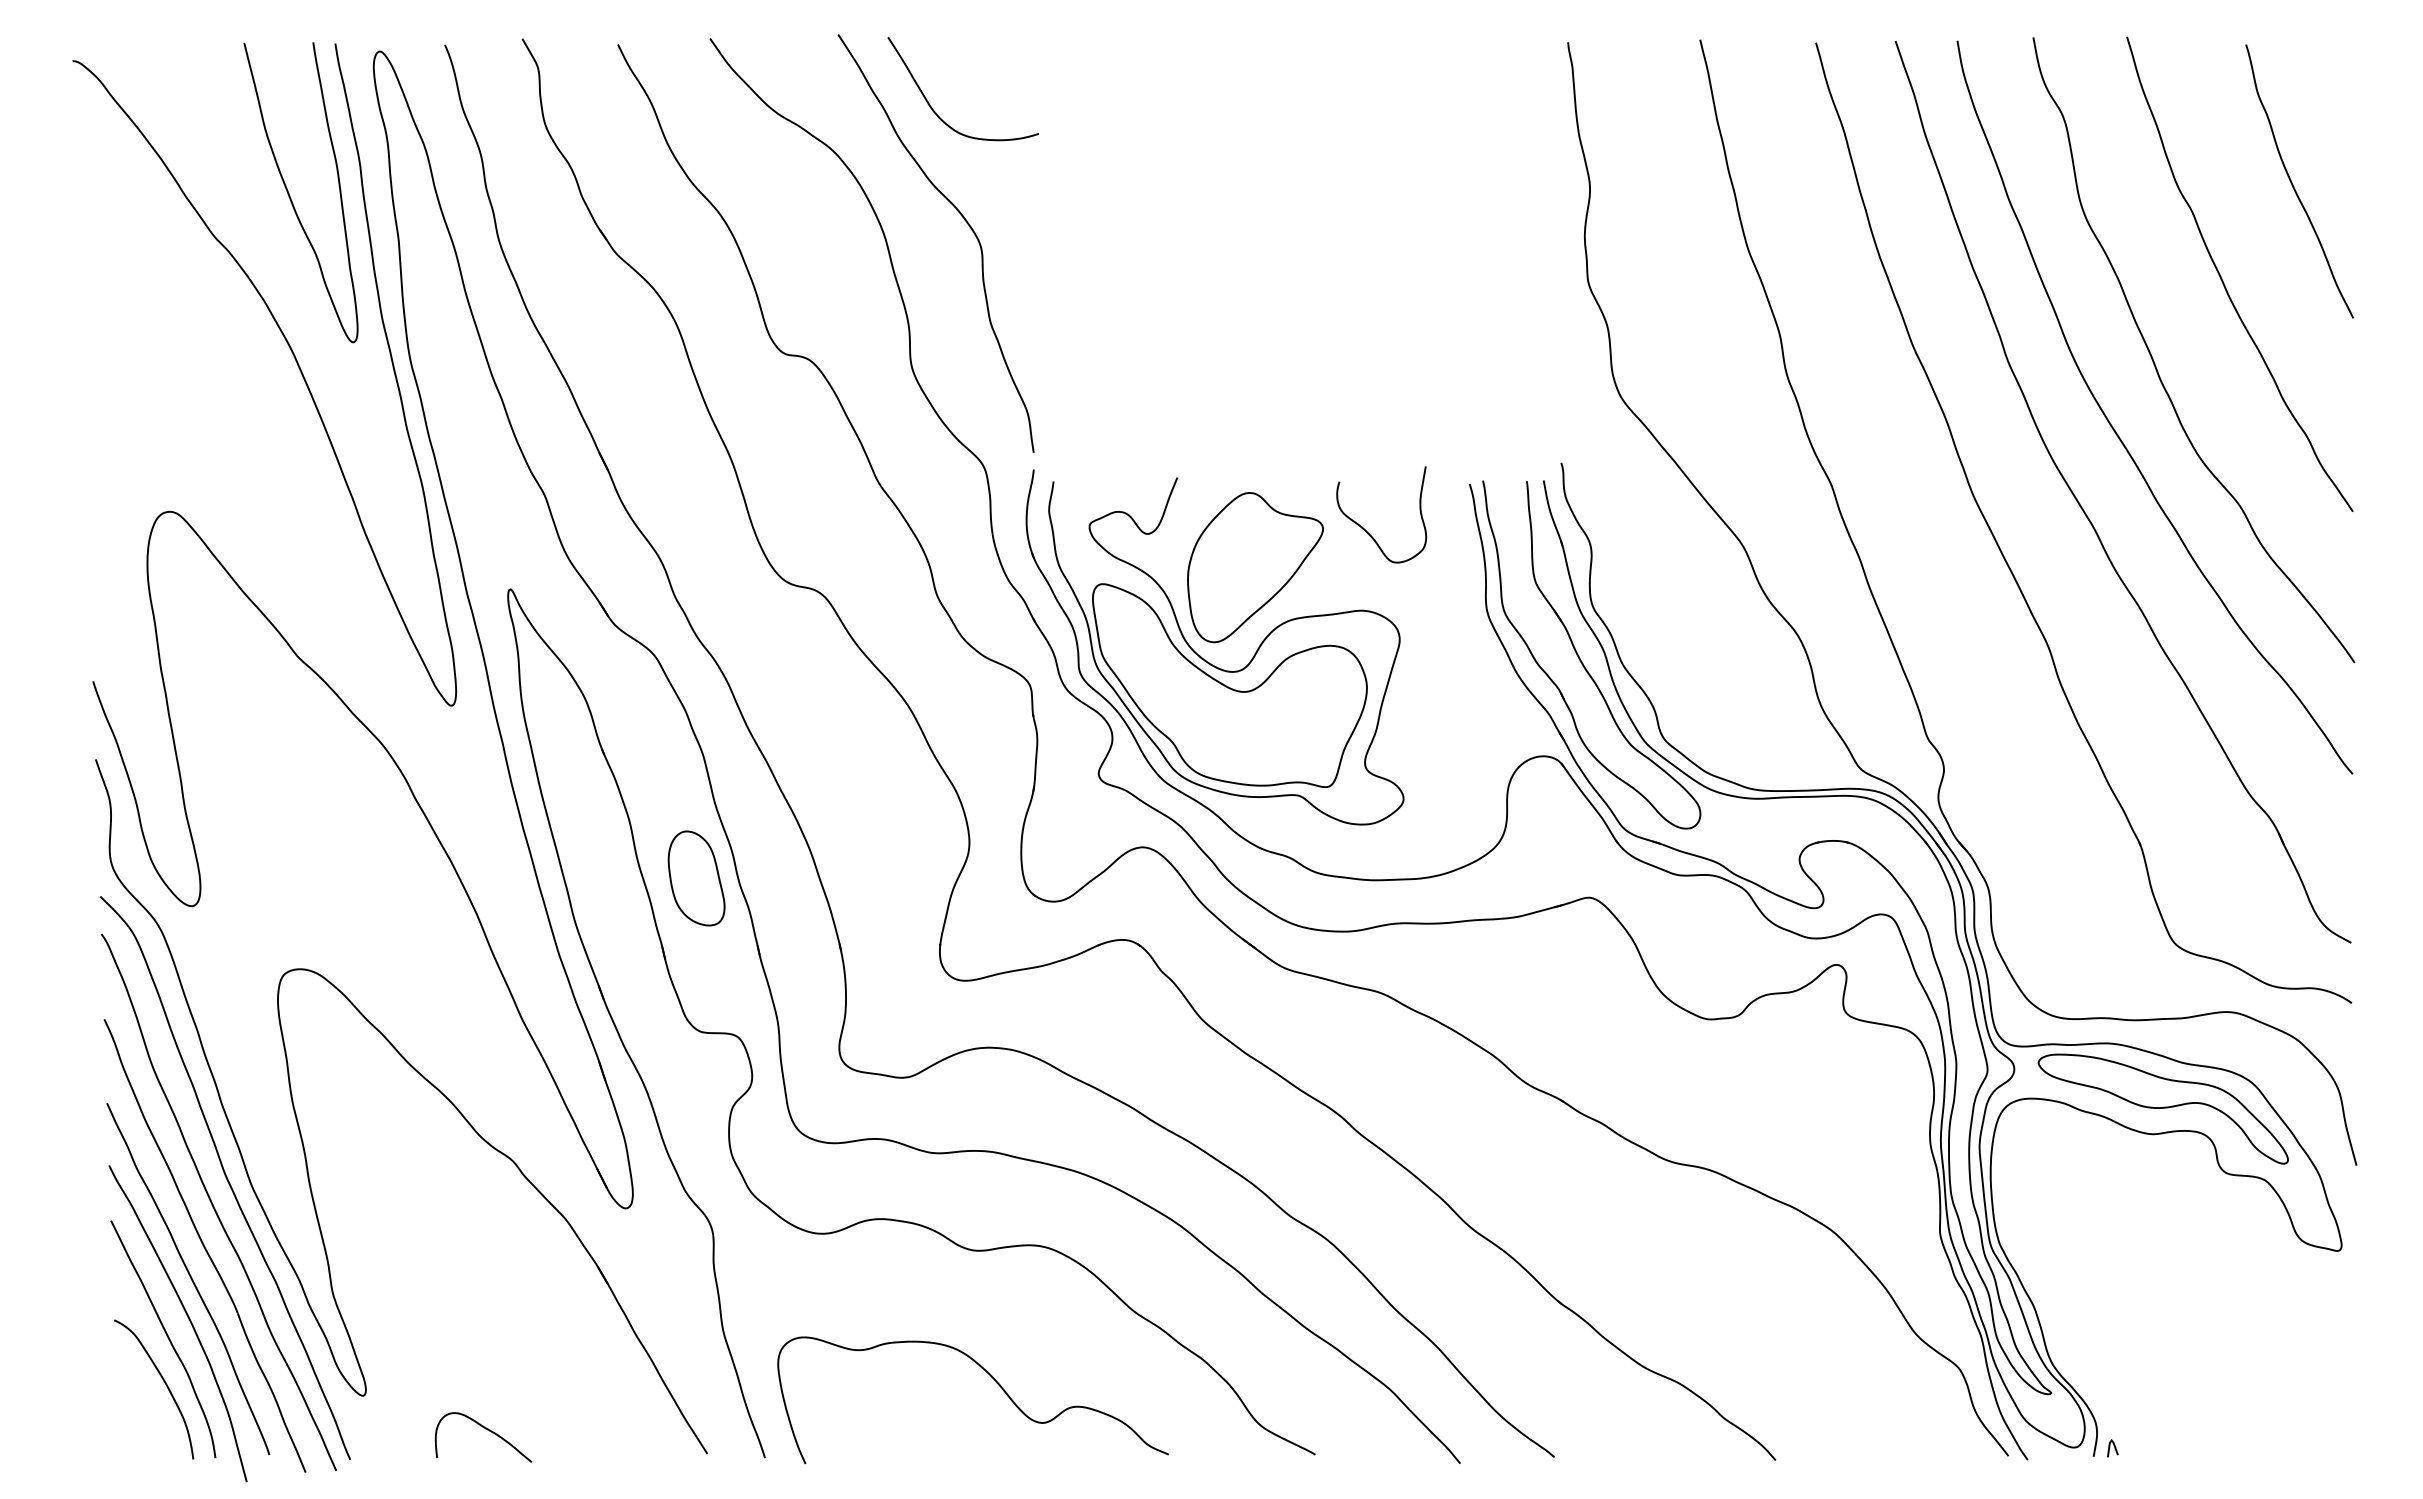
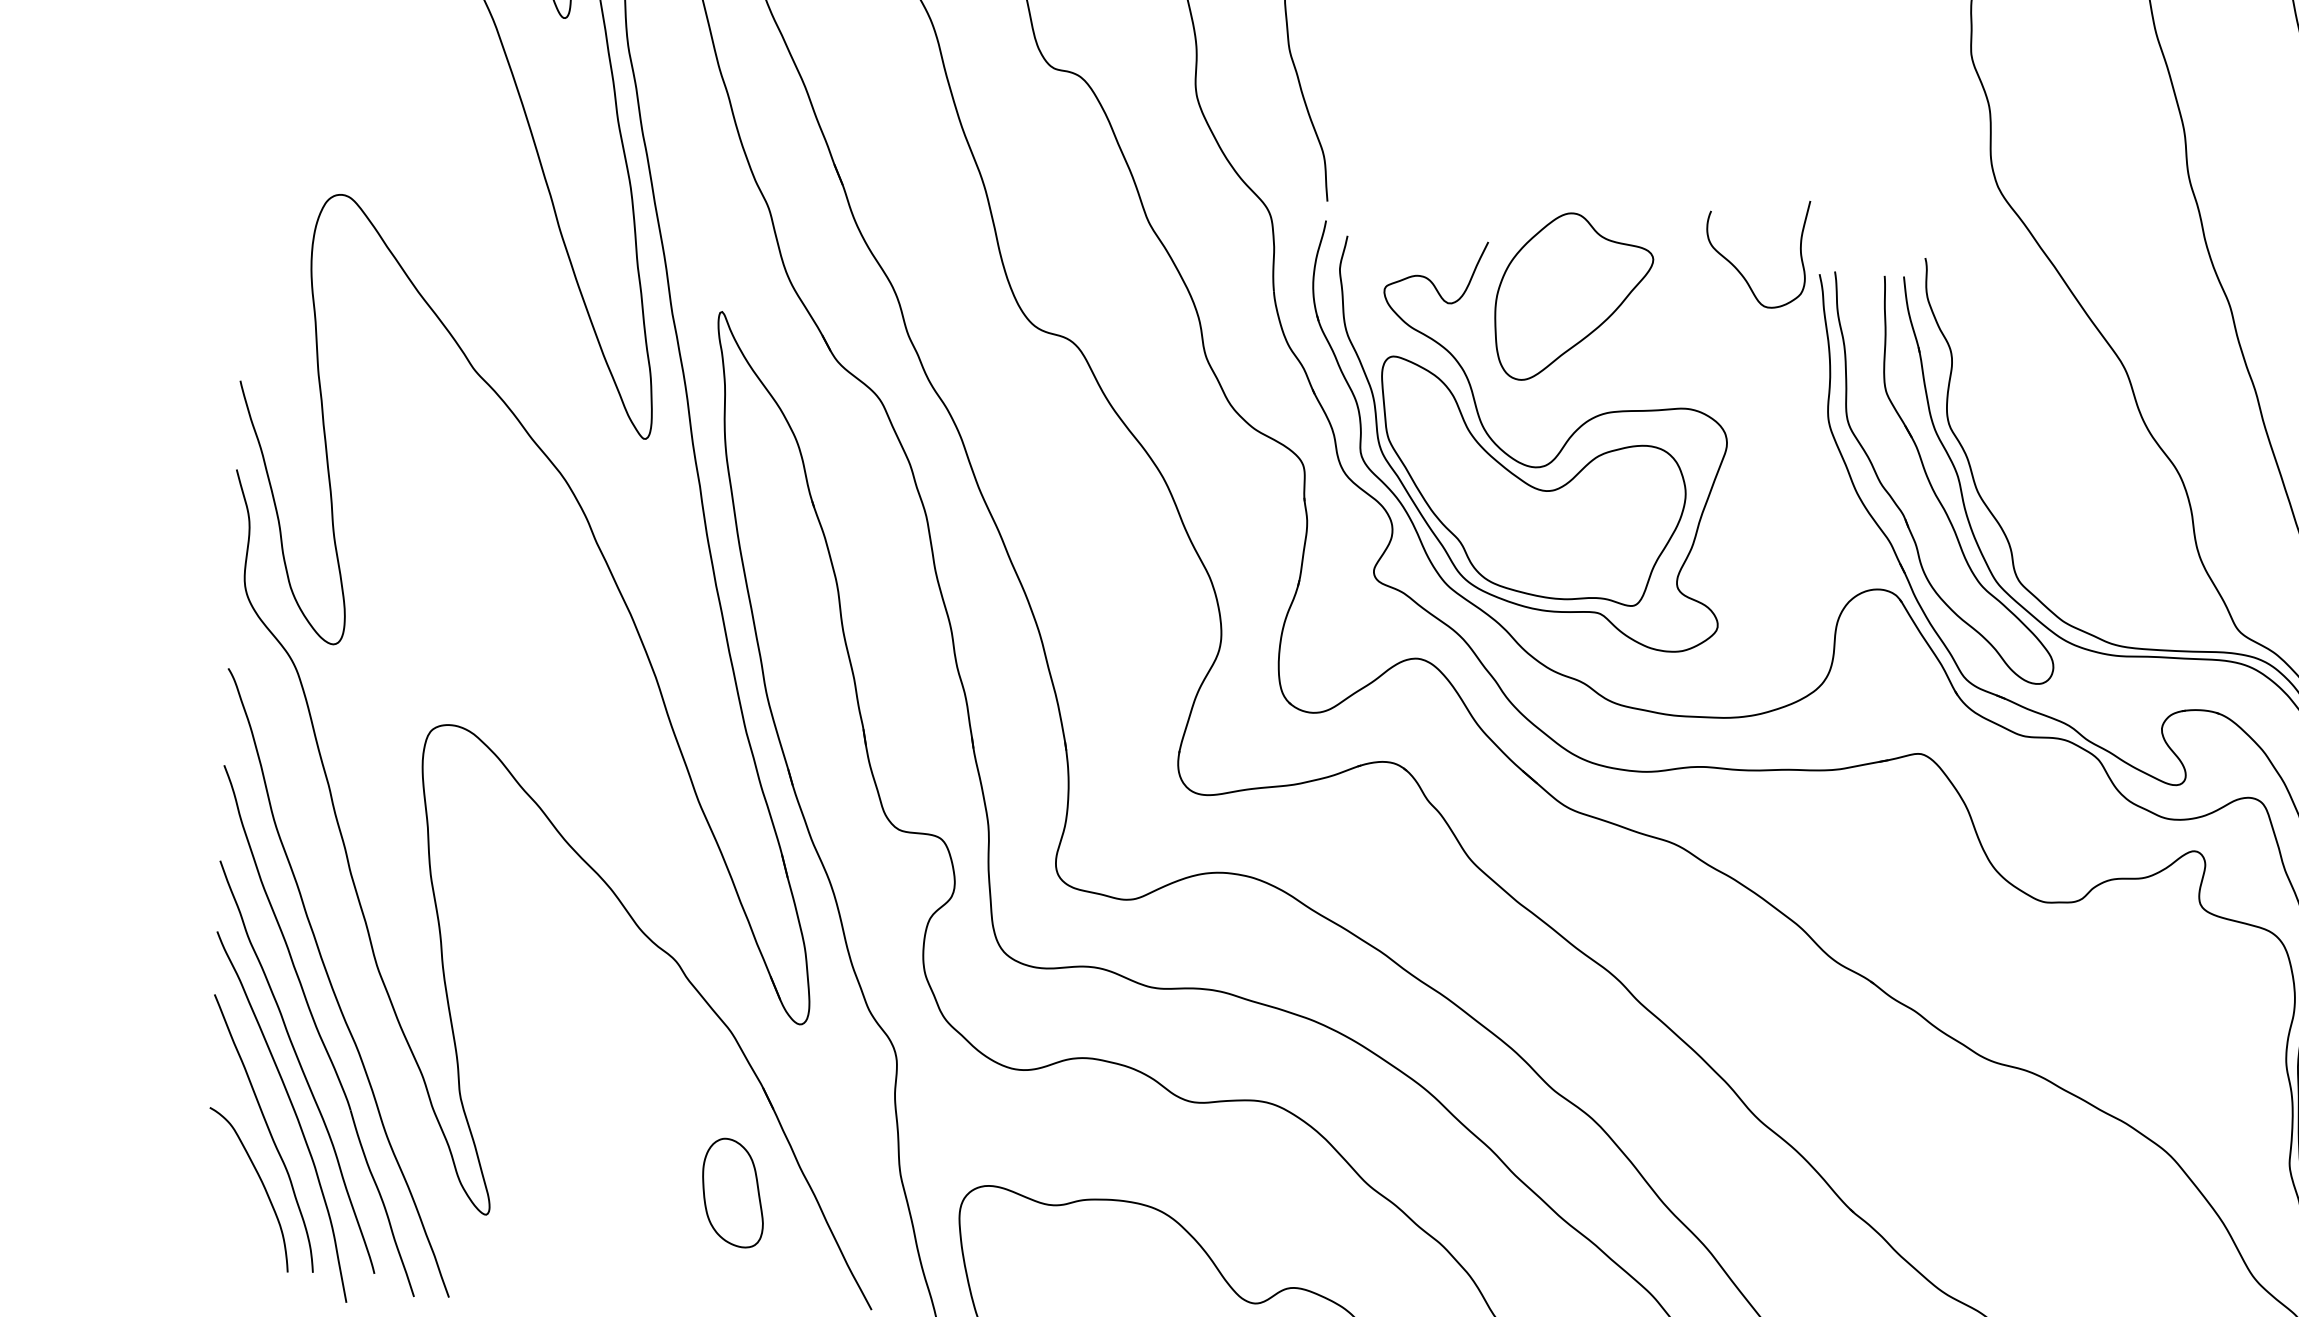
curve: (1365, 529) -> (1736, 267), moved
part: (1255, 567) -> (1573, 298), moved
part: (696, 878) -> (733, 1192), moved
curve: (225, 1177) -> (348, 955), removed
curve: (487, 1430) -> (624, 1264), removed

